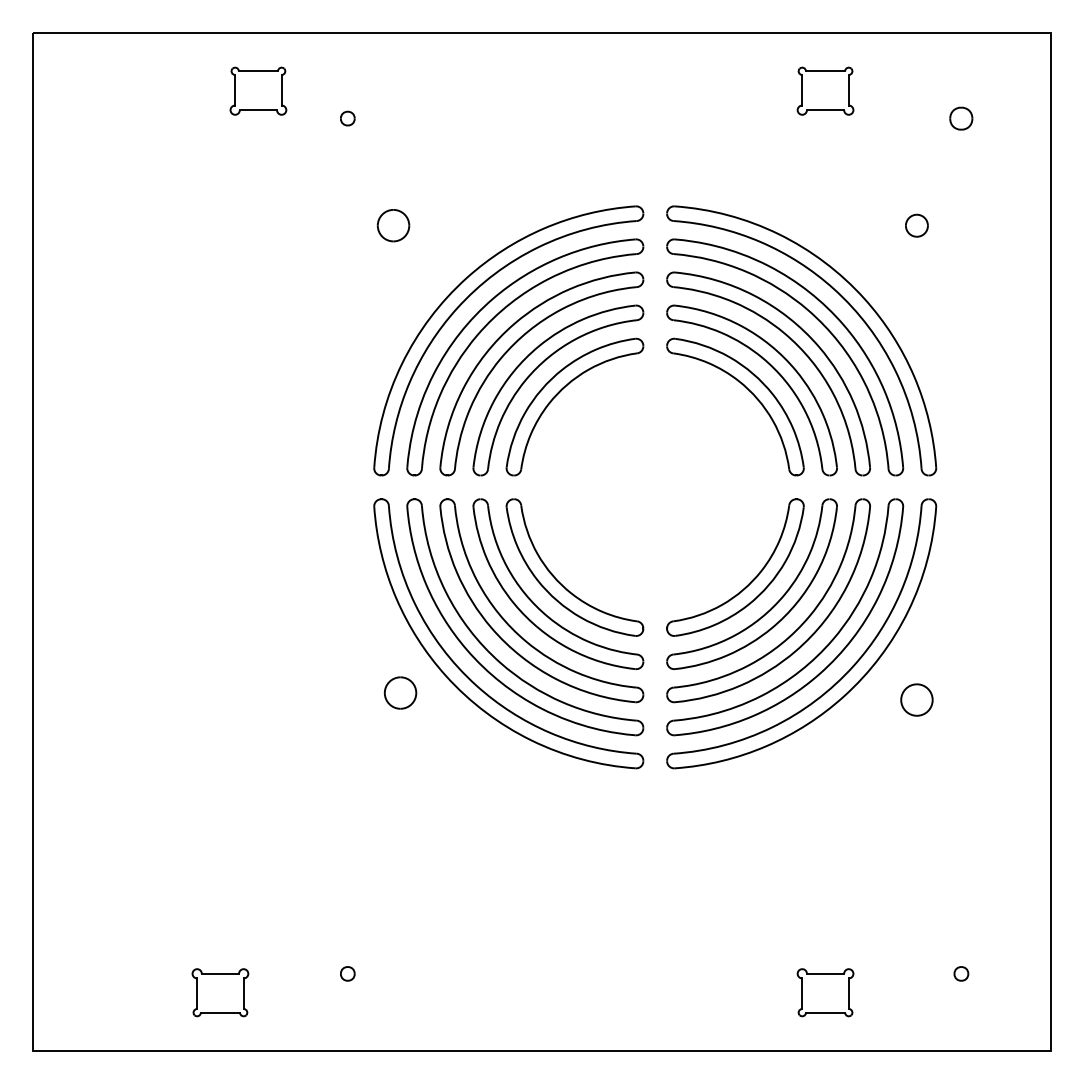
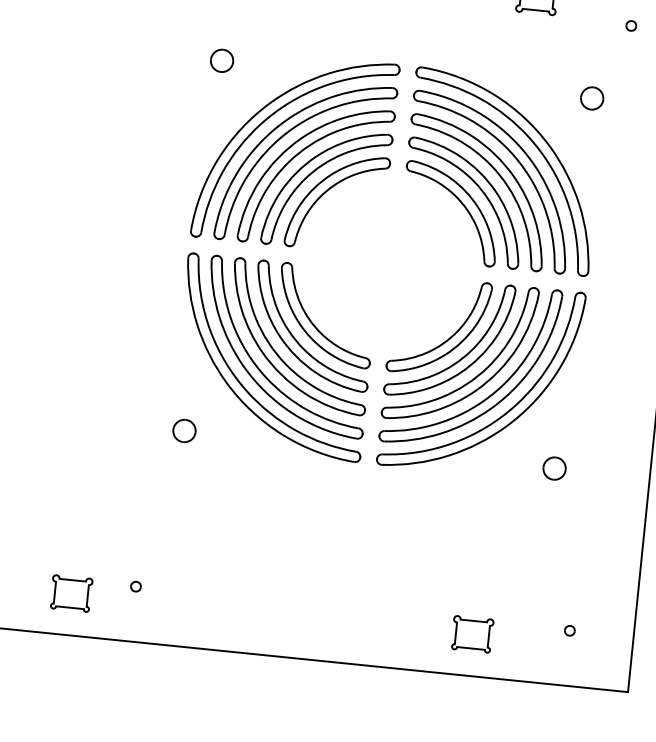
part: (961, 118) -> (631, 25), size x0.62
part: (916, 225) -> (591, 98), size x1.43
part: (400, 692) -> (184, 430), moved
part: (916, 699) -> (554, 468), moved
part: (220, 992) -> (71, 593), moved

